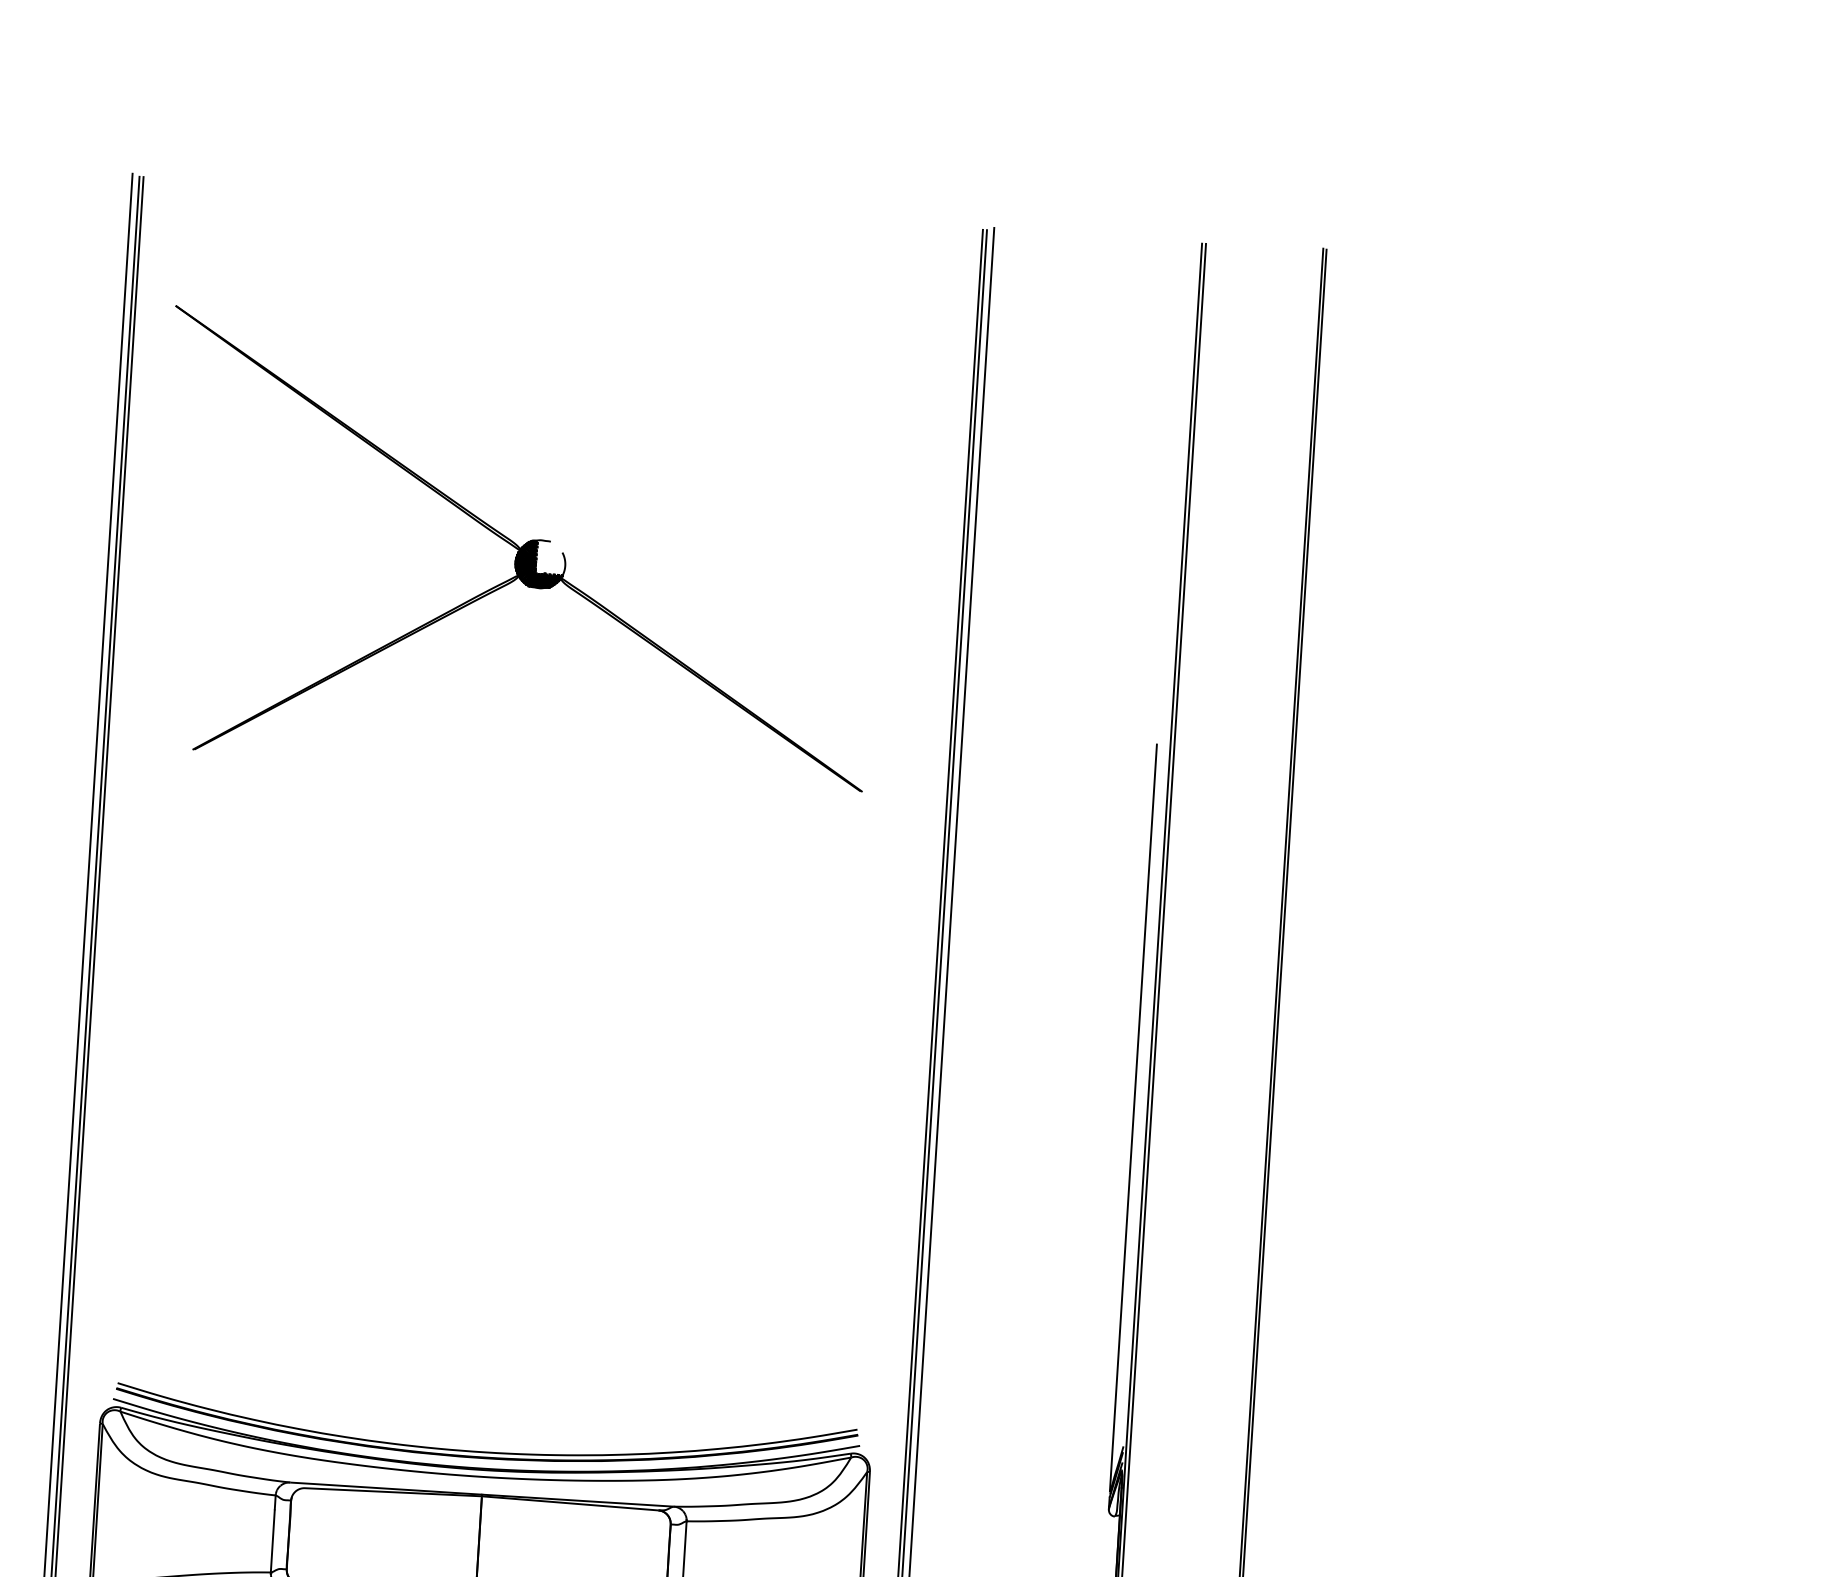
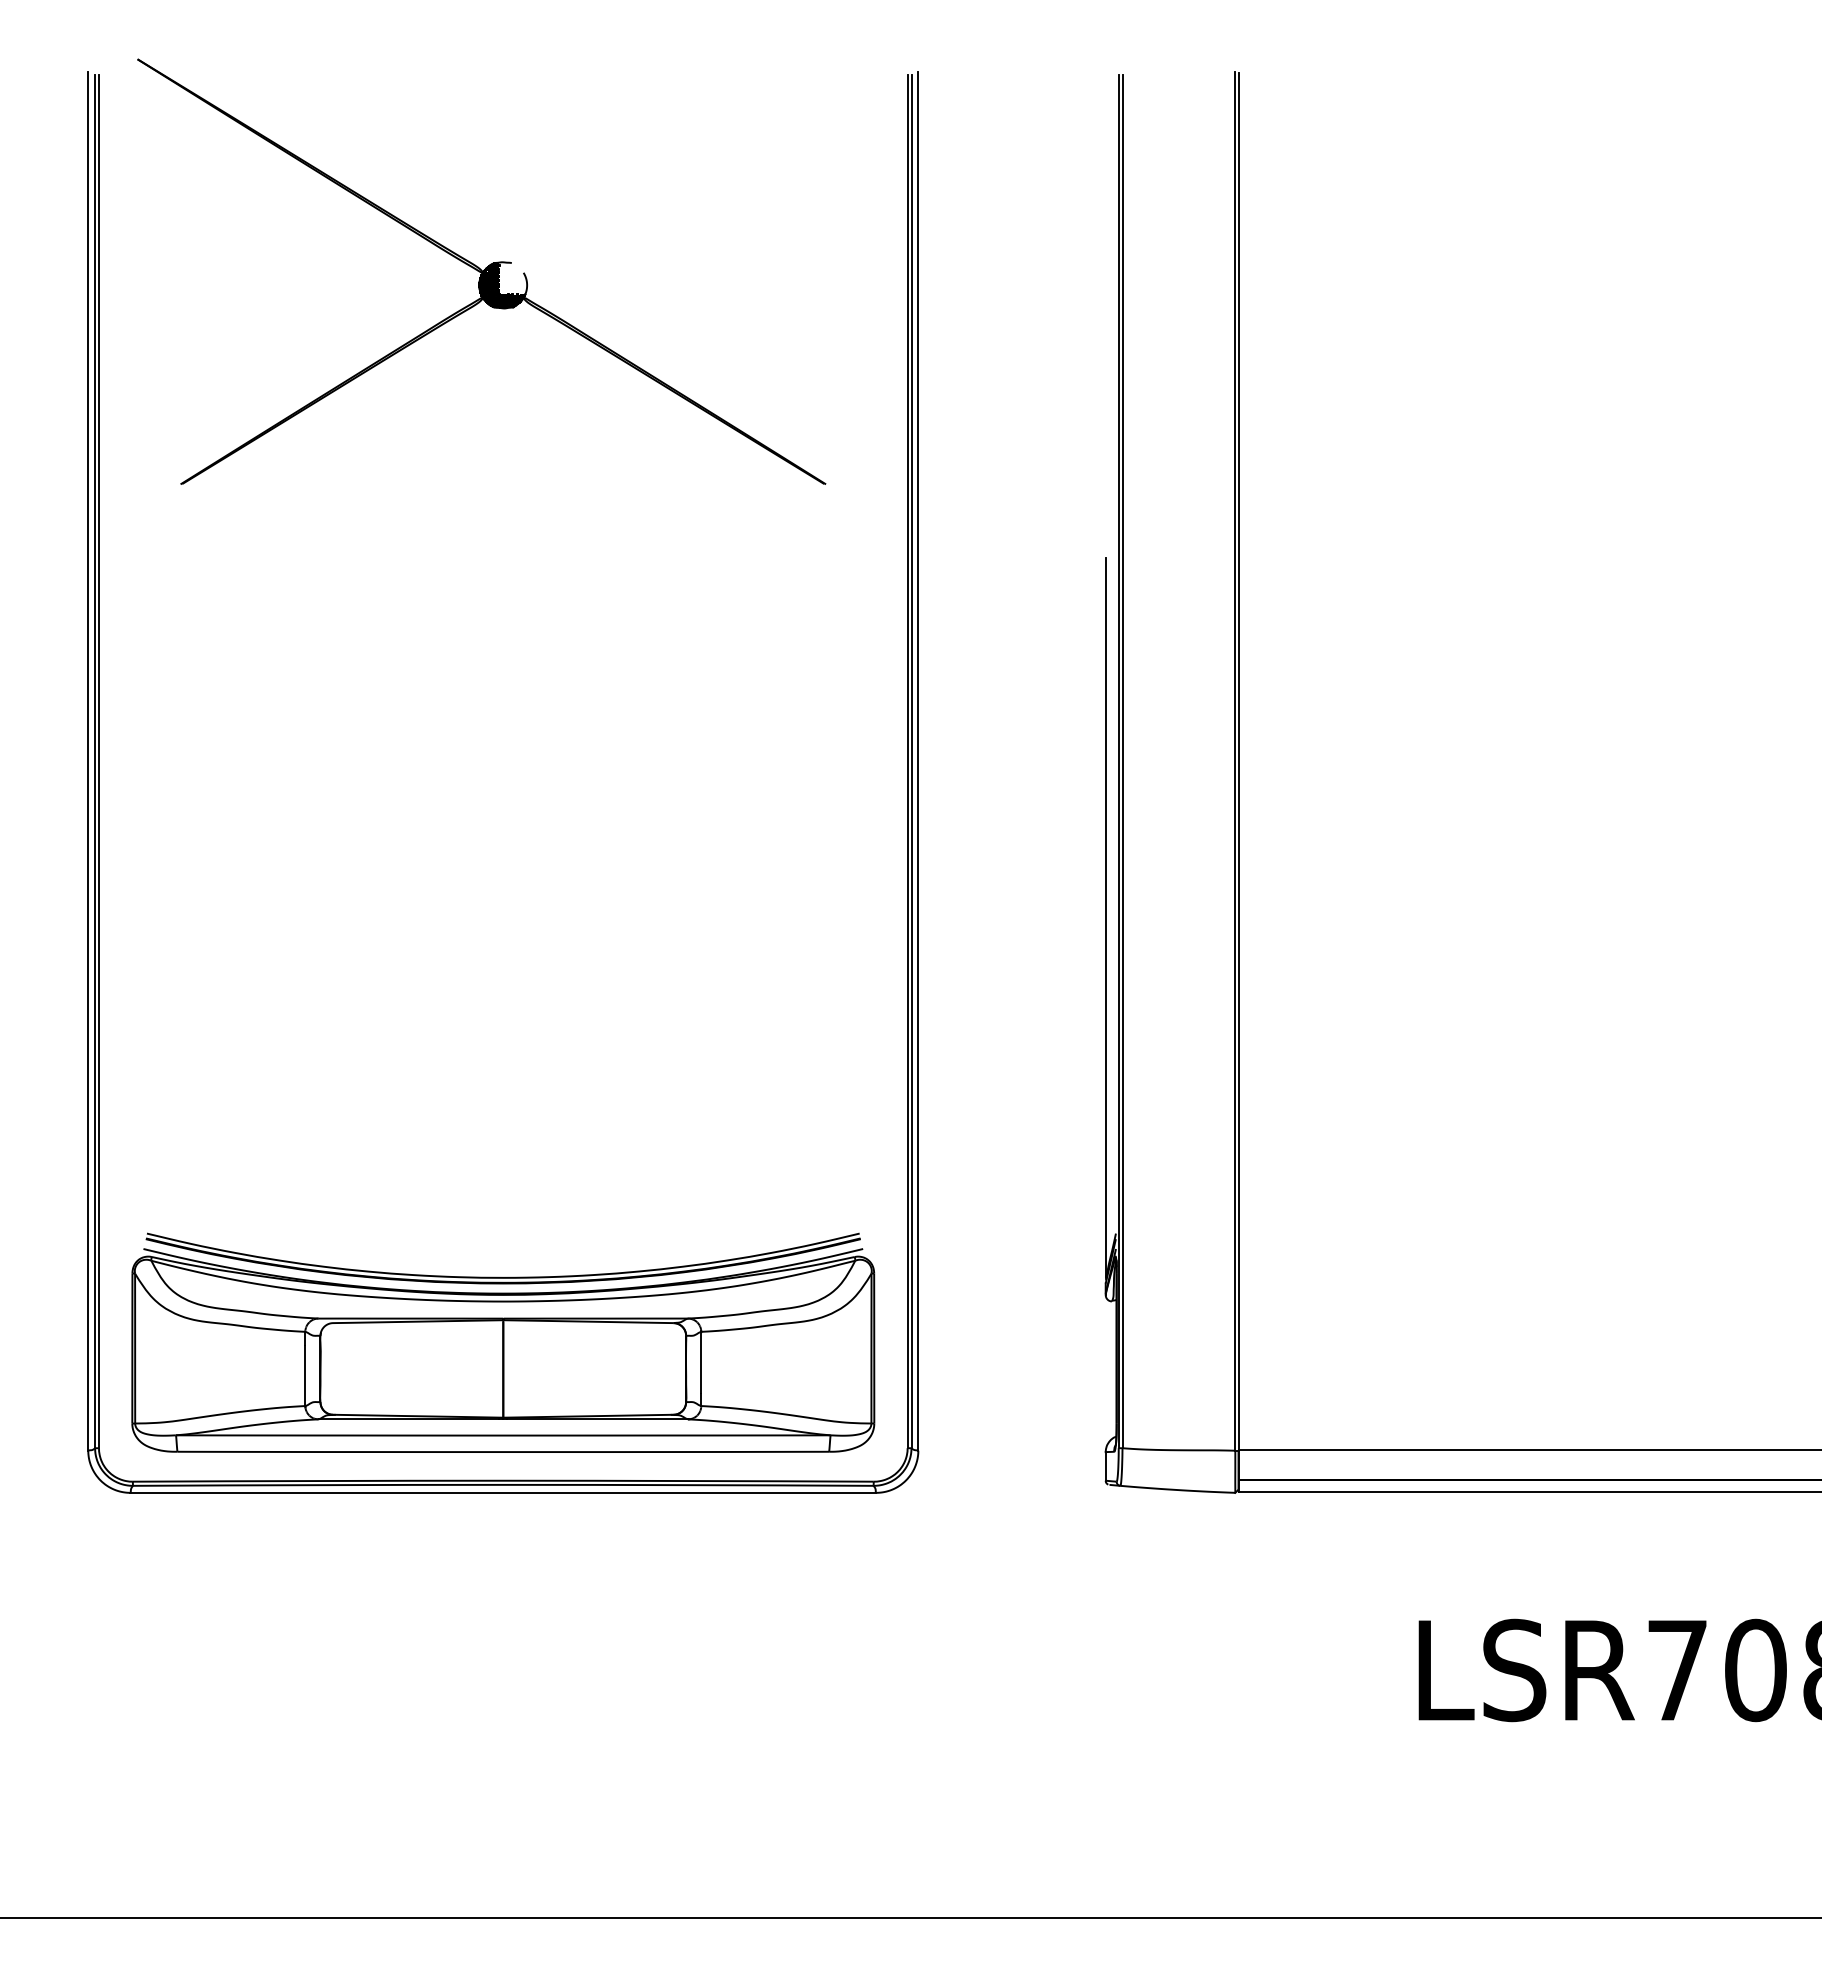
part: (518, 548) -> (481, 271), moved

